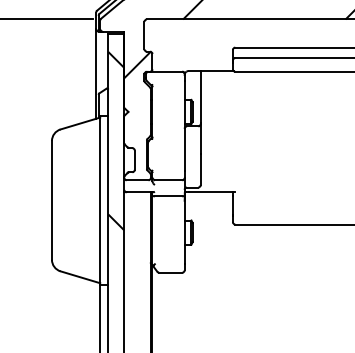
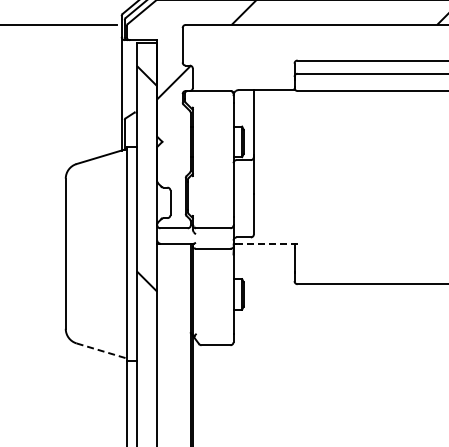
line: (211, 192) -> (267, 243), solid -> dashed
line: (81, 277) -> (102, 351), solid -> dashed

